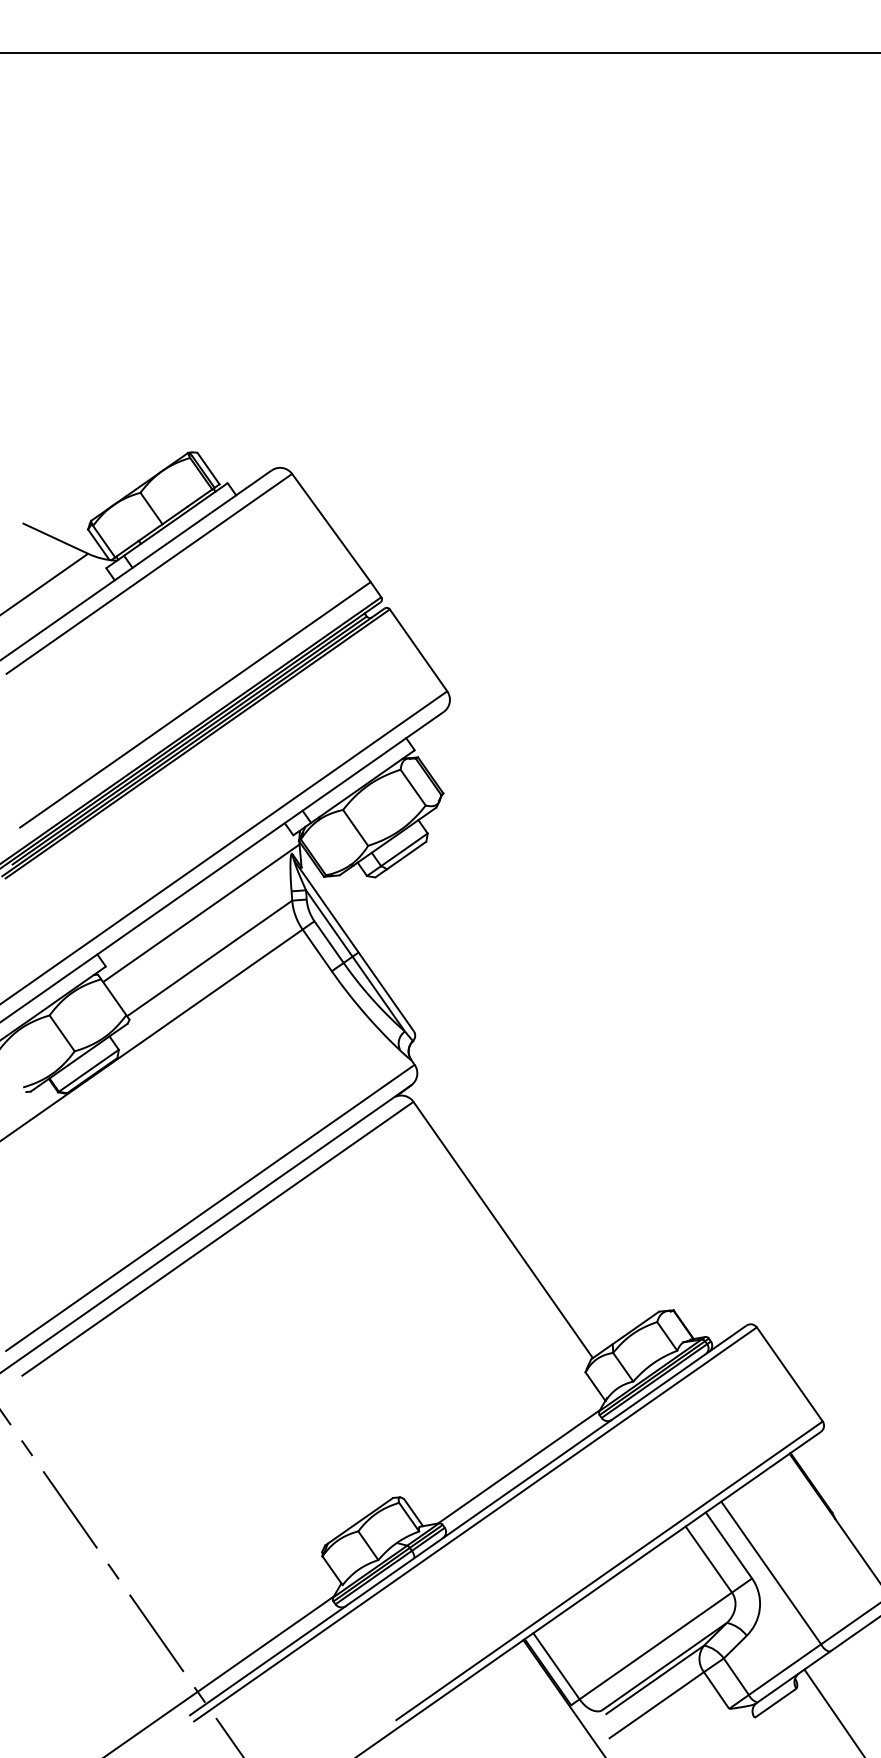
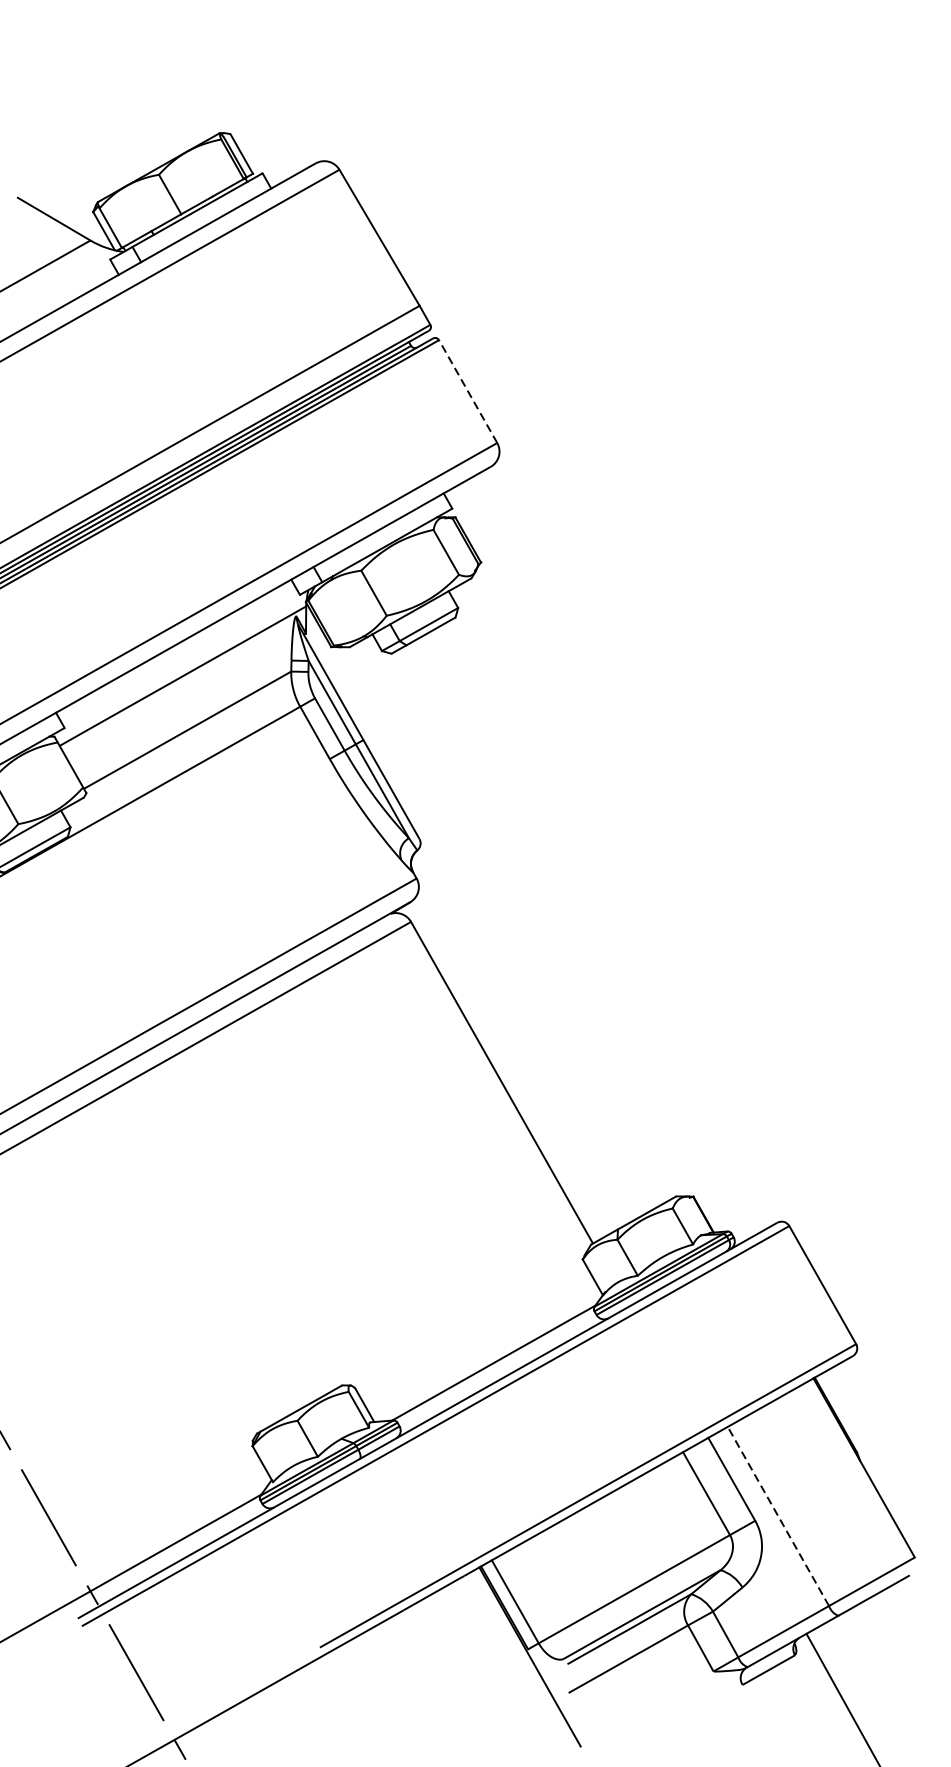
line: (418, 649) -> (468, 390), solid -> dashed
line: (770, 1572) -> (777, 1515), solid -> dashed

